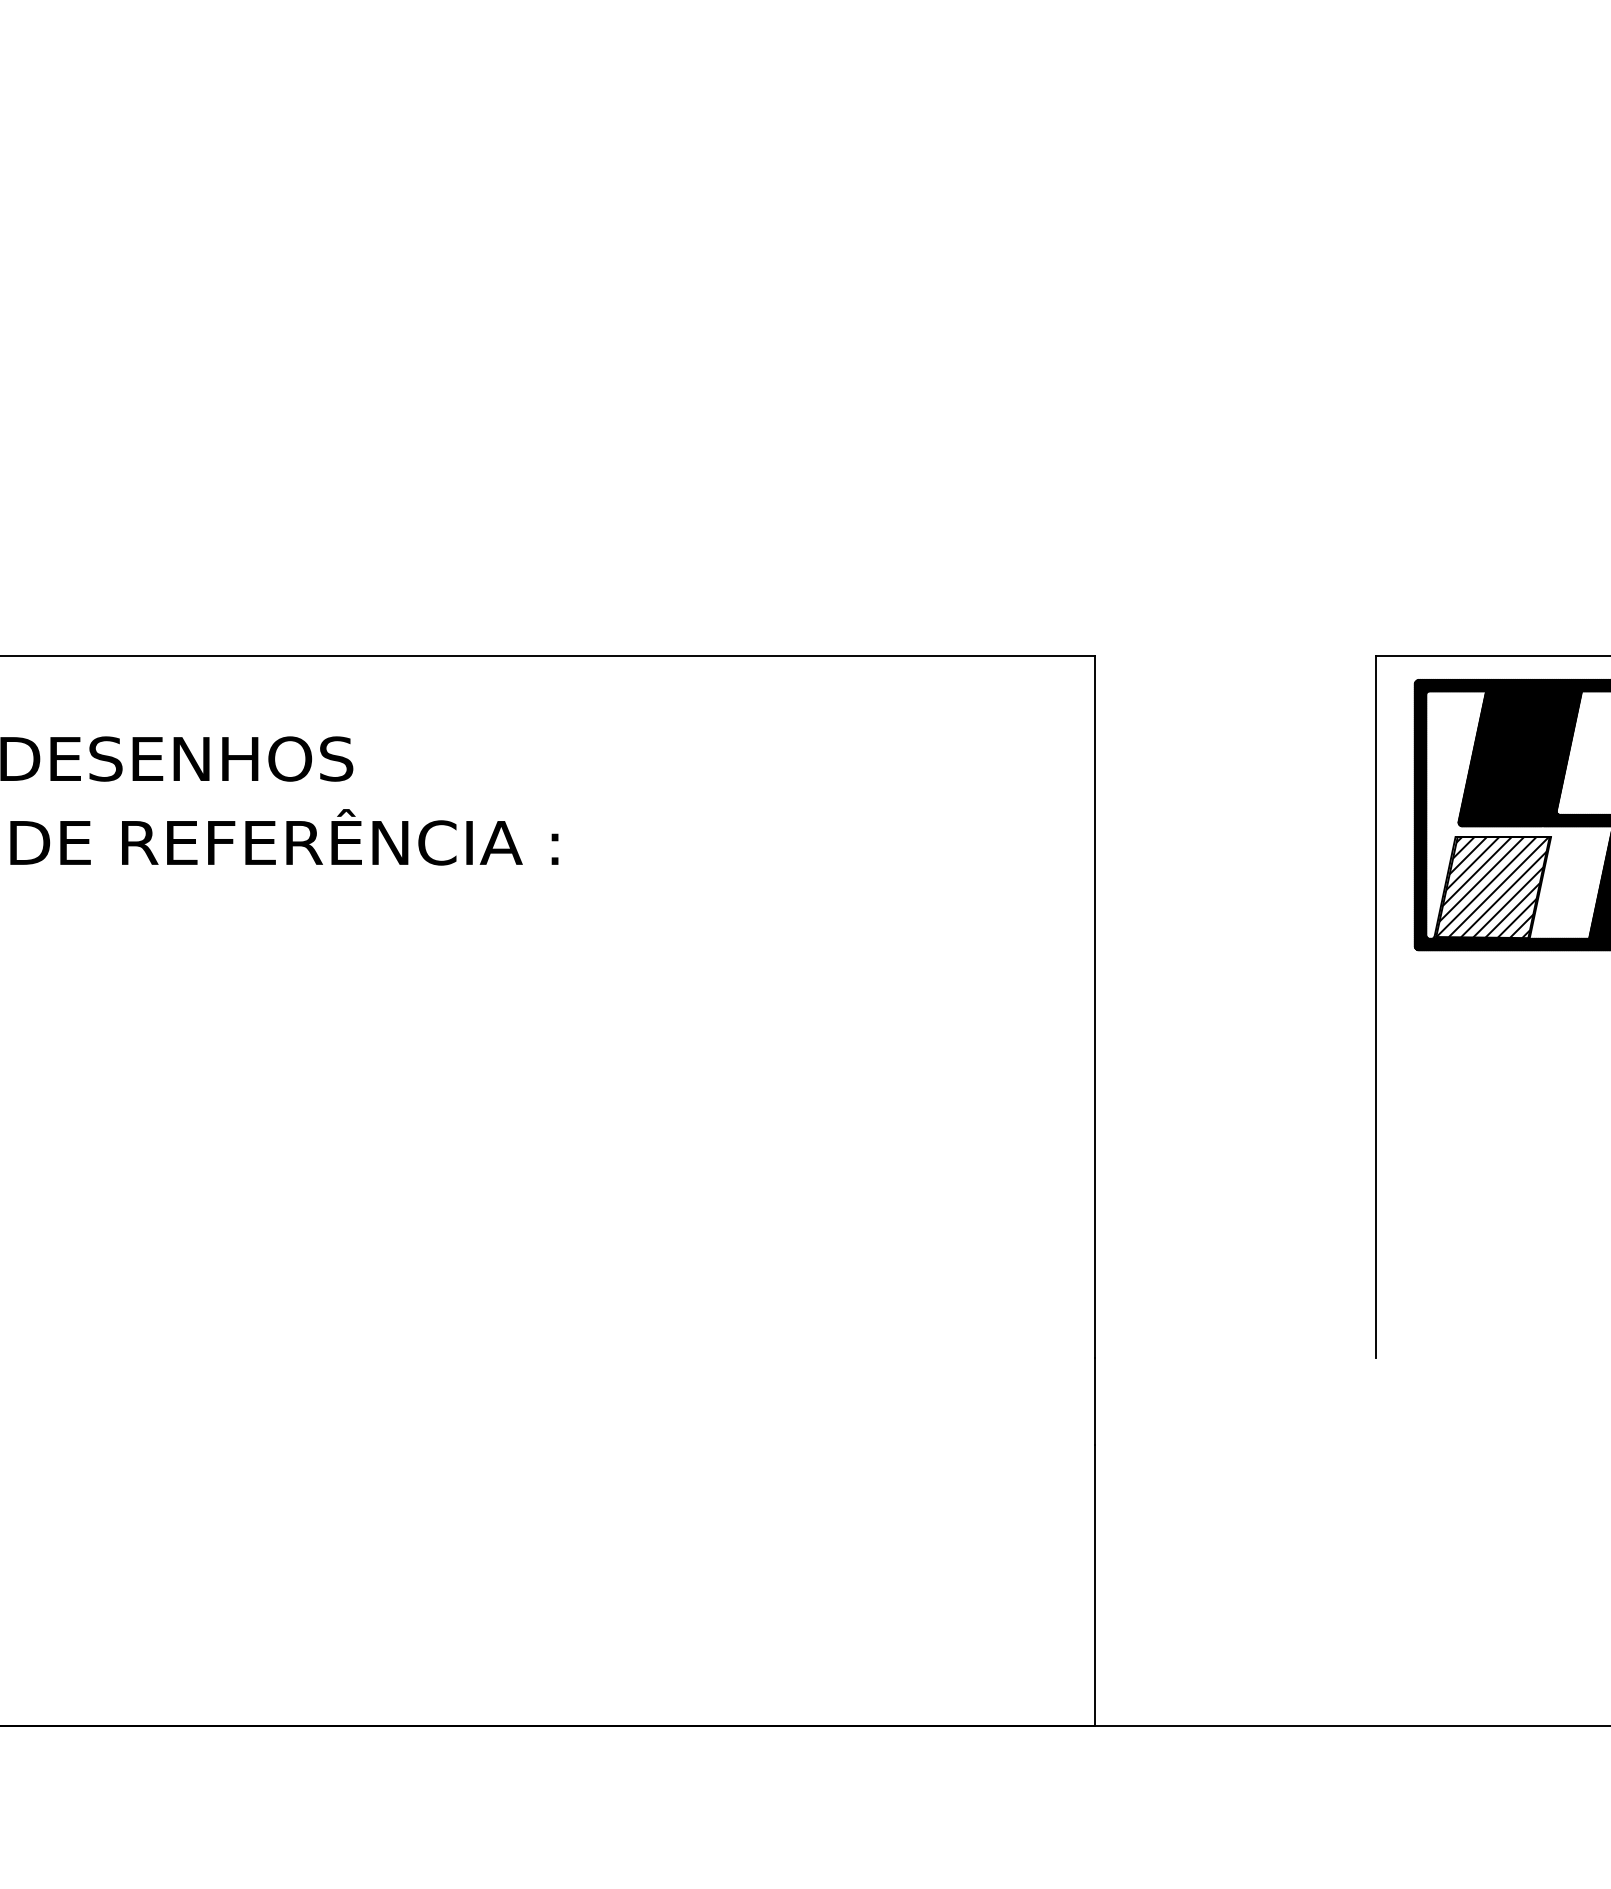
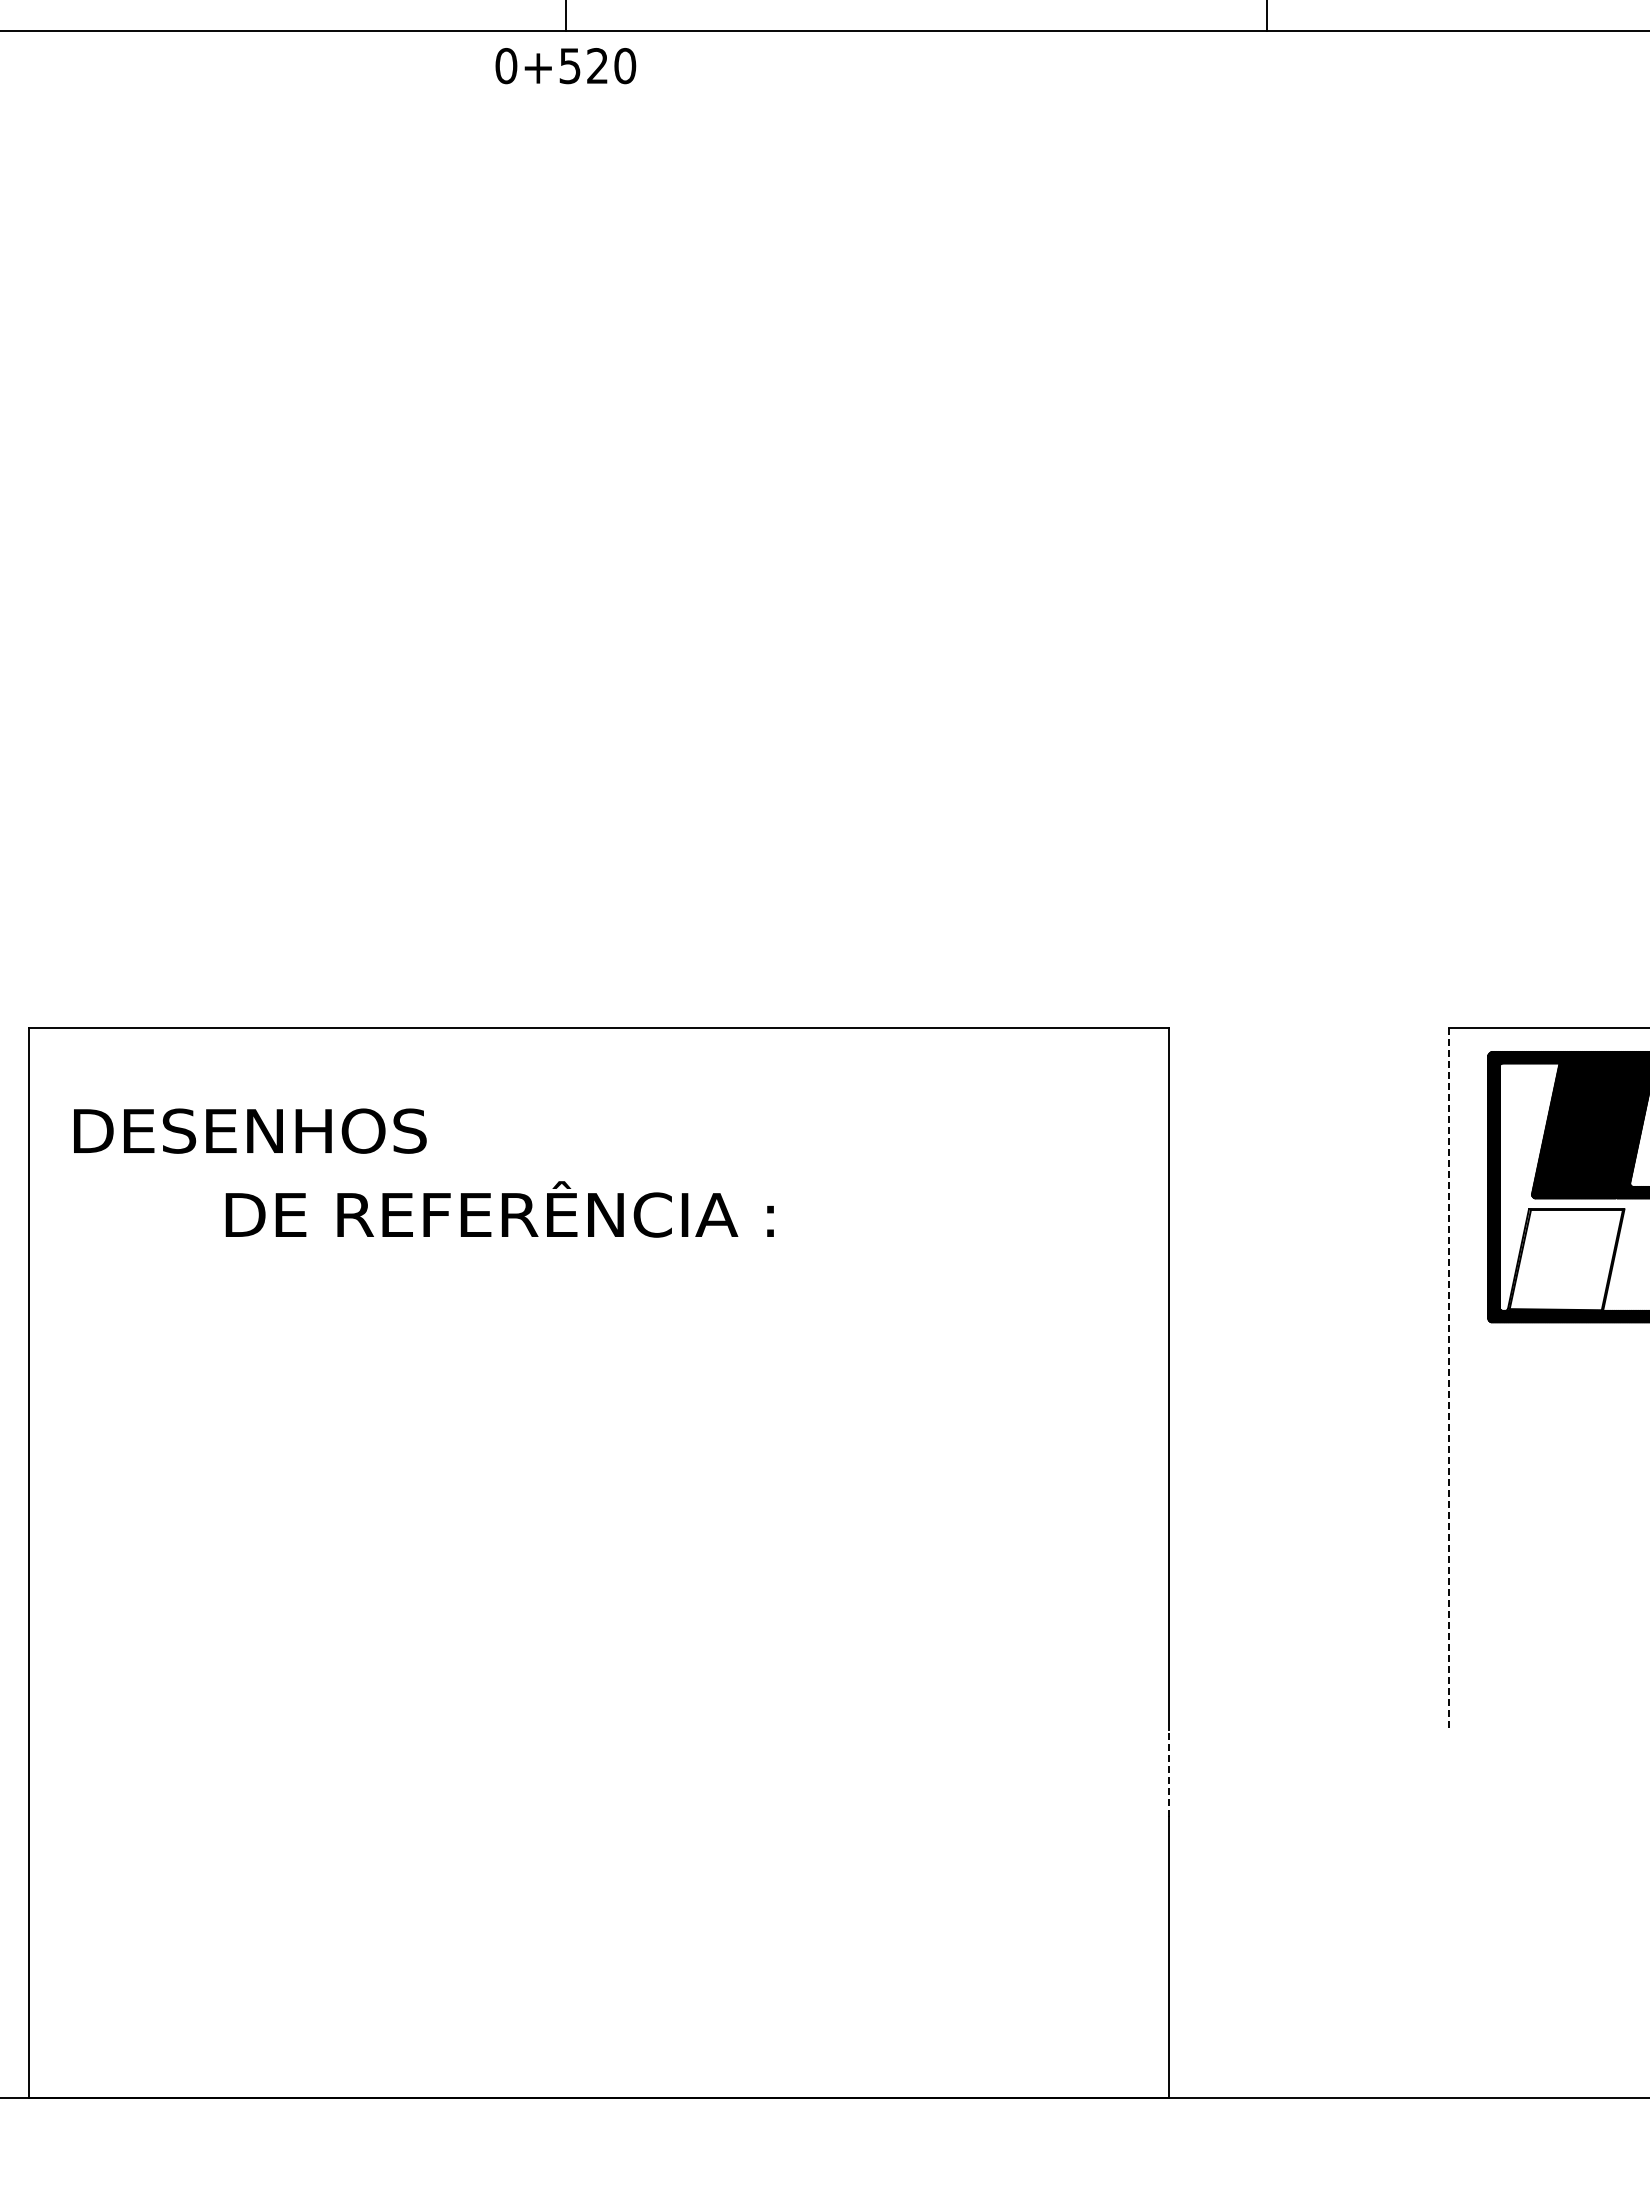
text: (284, 837) -> (499, 1209), moved
hatch: (1493, 887) -> (1566, 1259), removed
line: (1376, 1007) -> (1449, 1379), solid -> dashed
line: (1095, 1401) -> (1168, 1773), solid -> dashed

